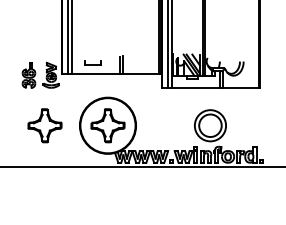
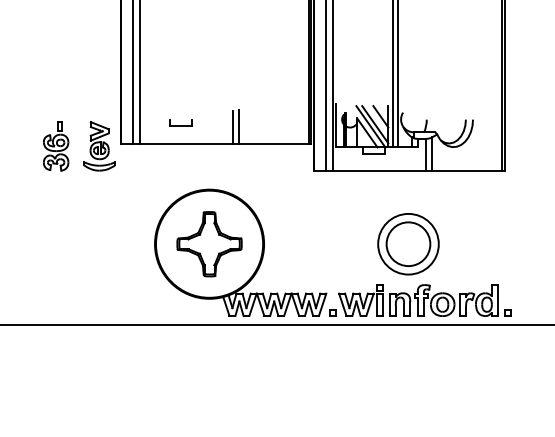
part: (93, 63) -> (181, 123), size x0.71
part: (44, 125) -> (86, 243), removed

